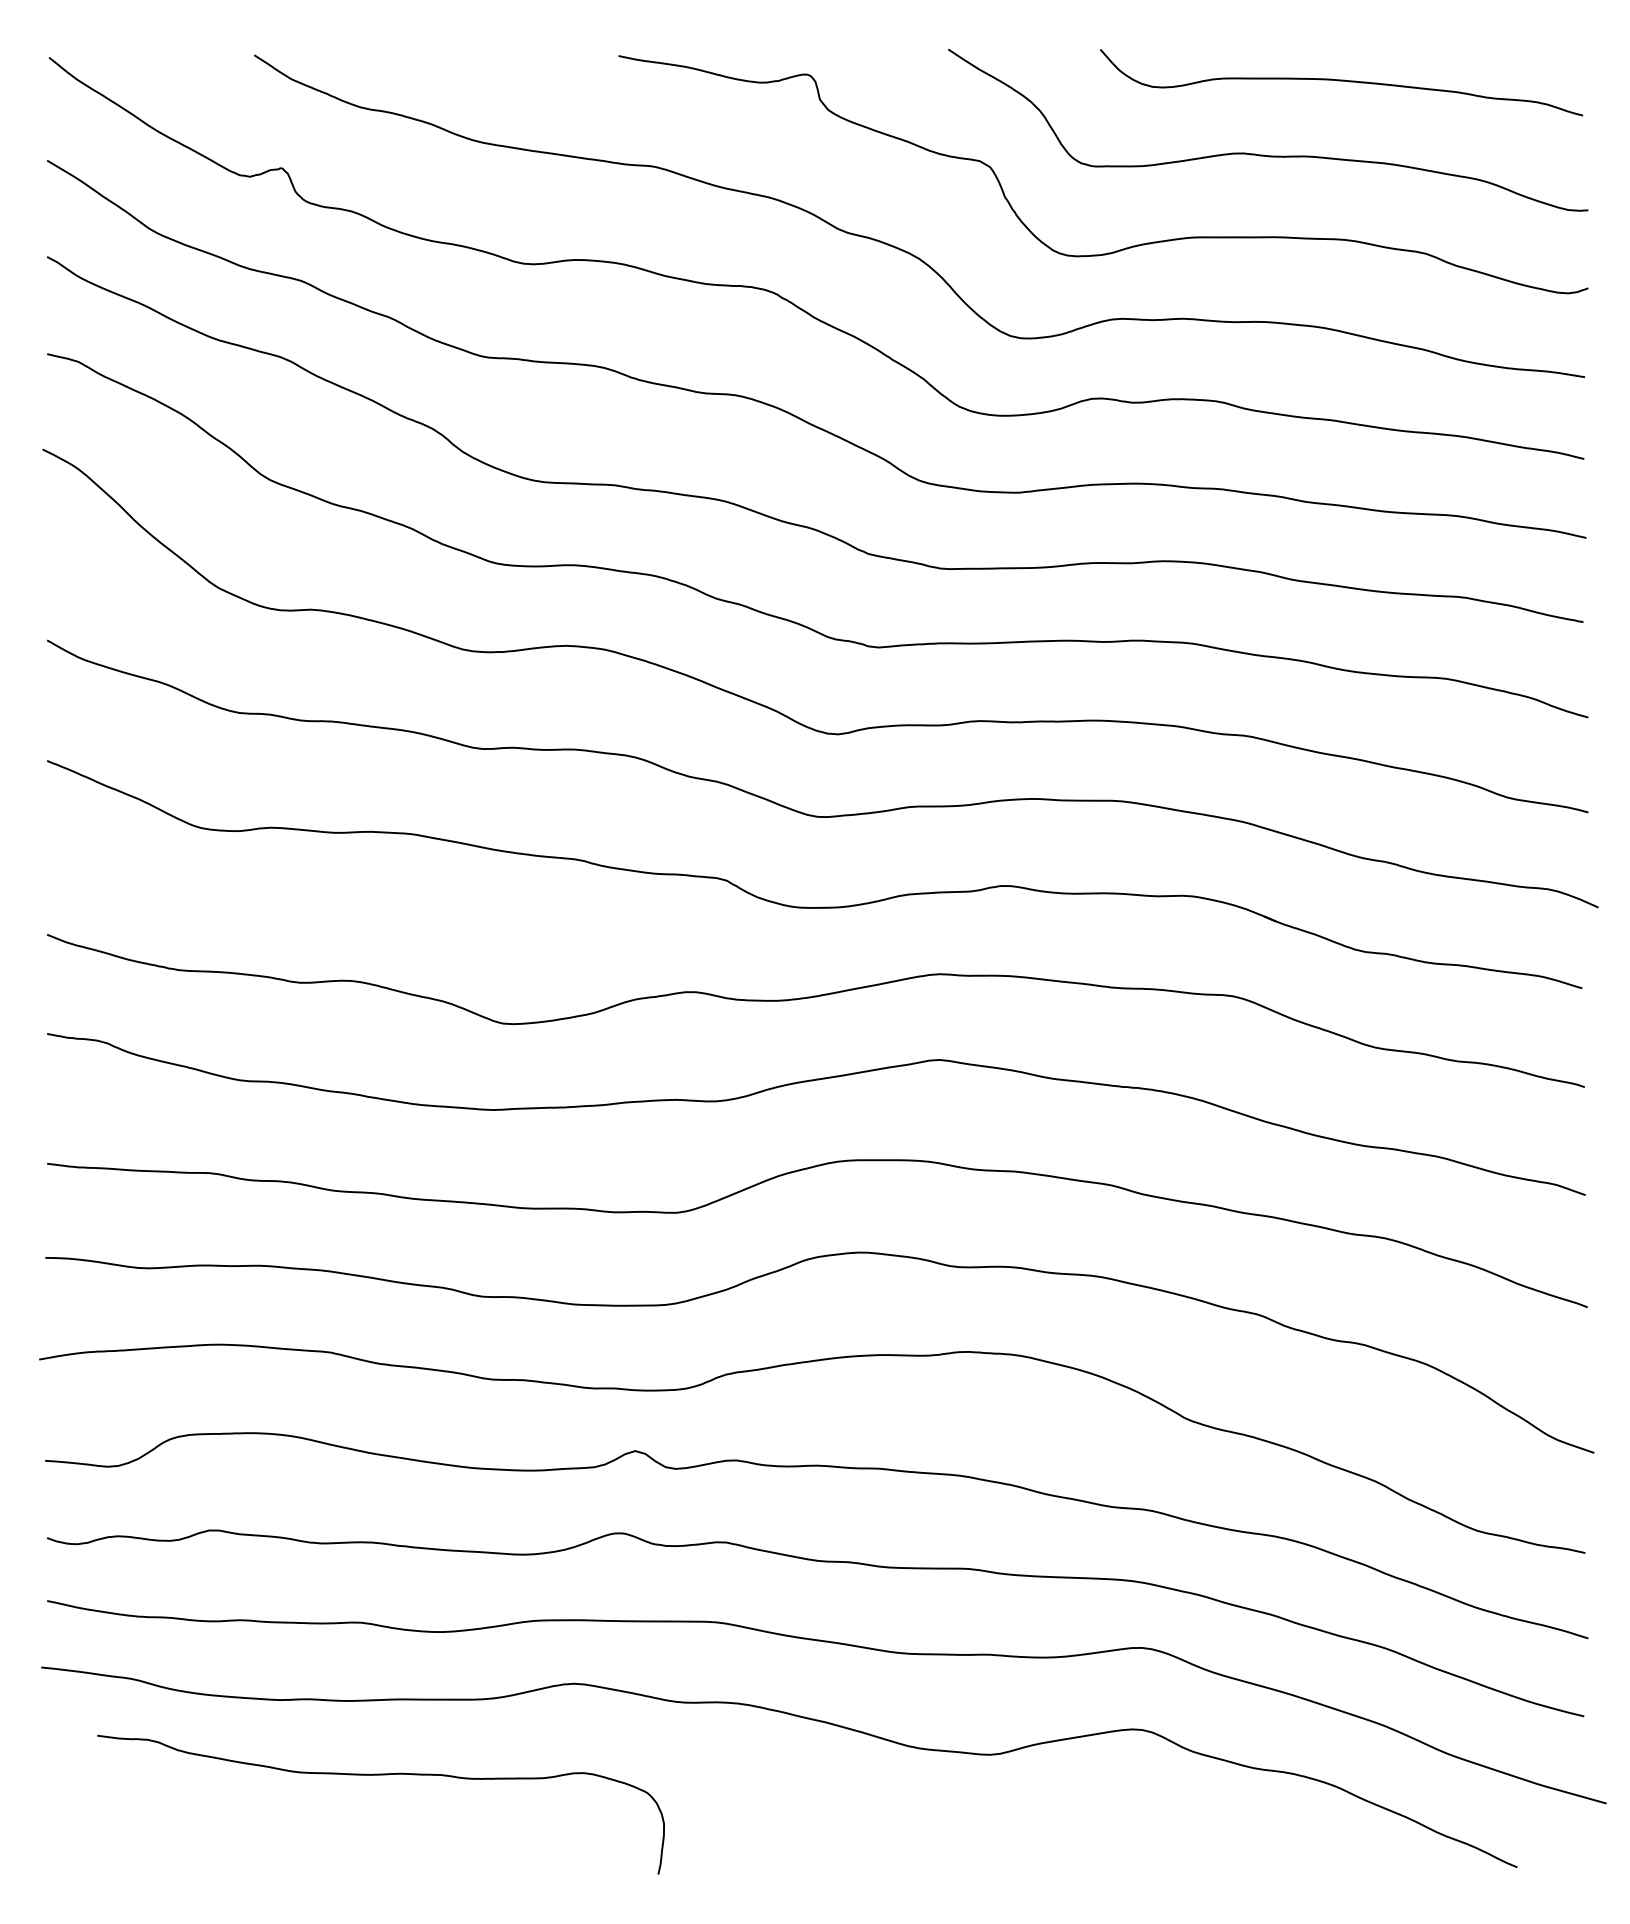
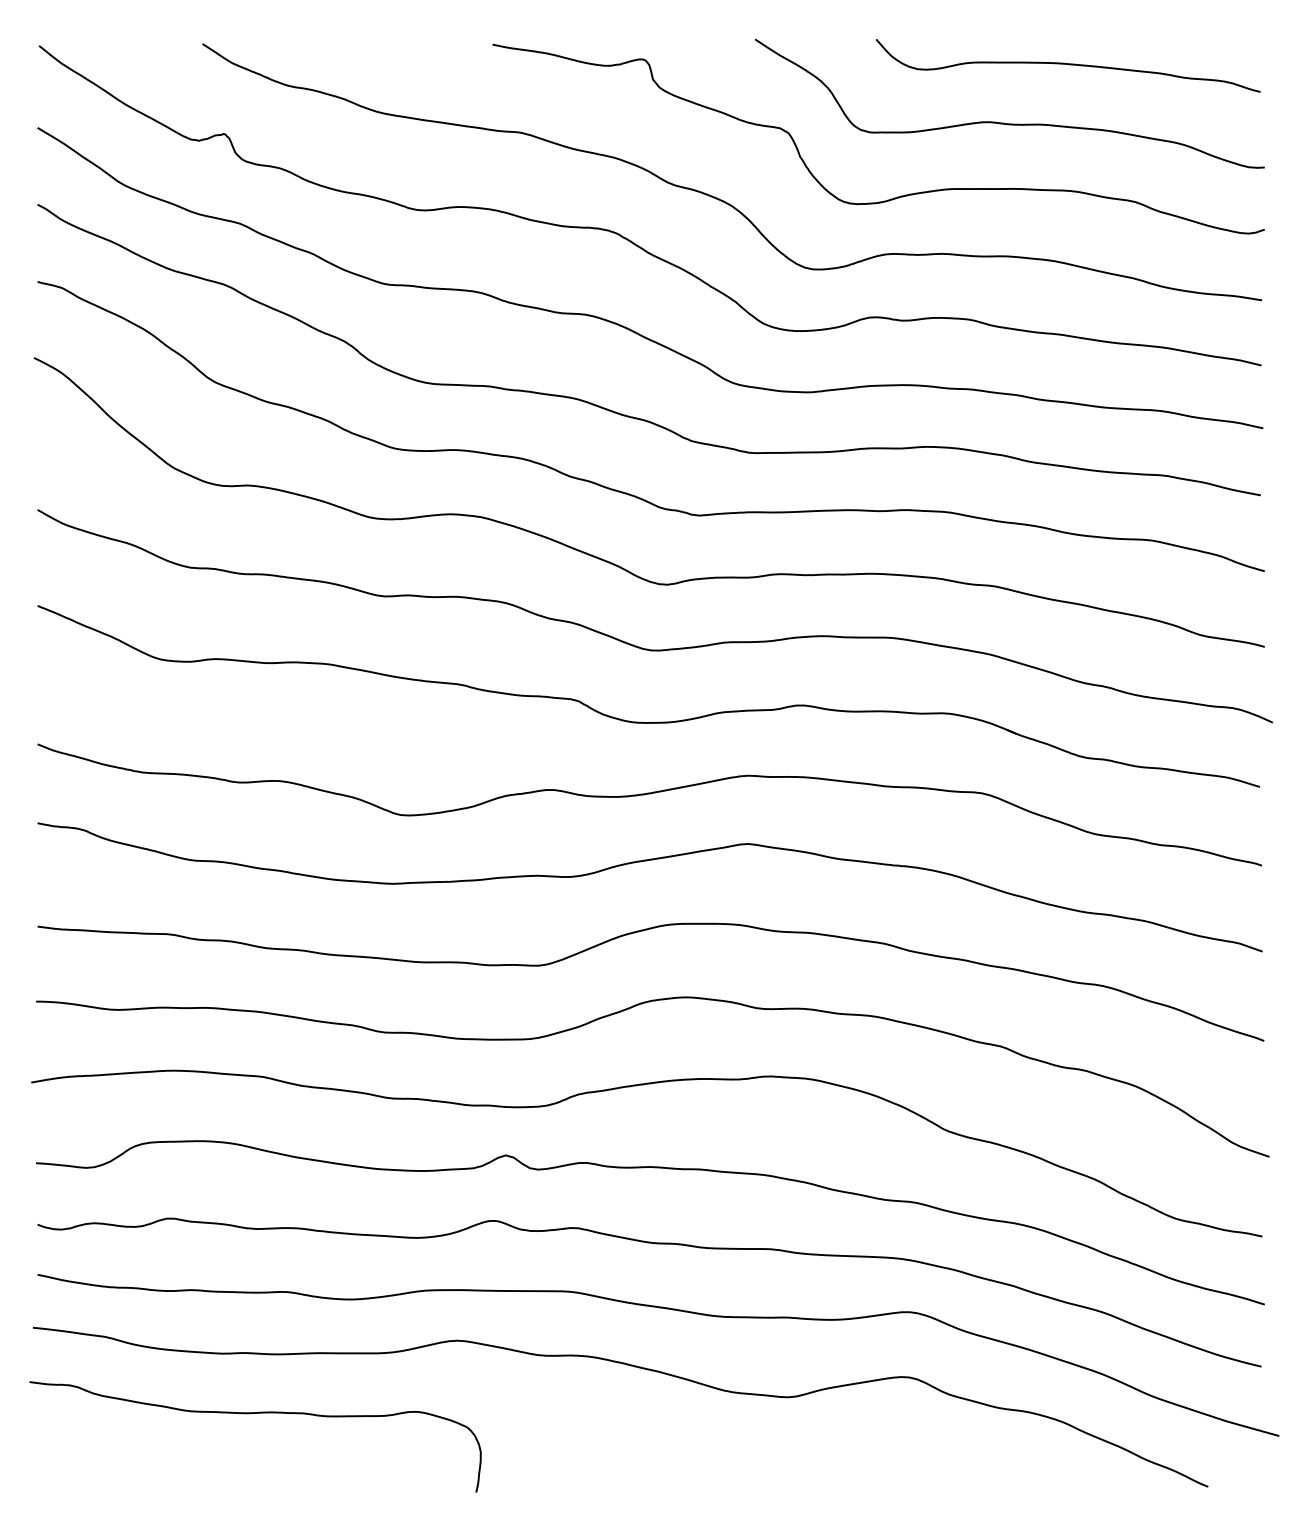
curve: (374, 1776) -> (250, 1414), moved

